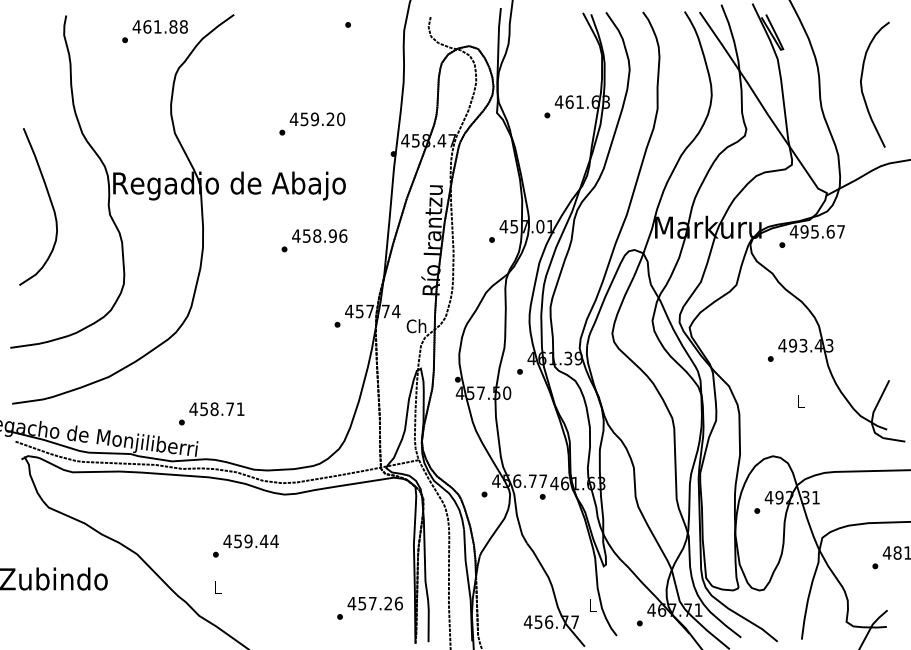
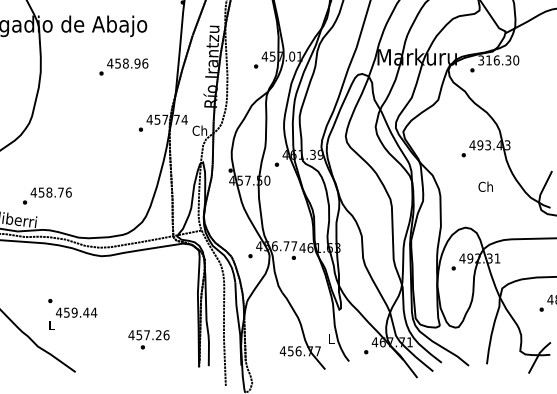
text: (817, 231) -> (498, 60), 495.67 -> 316.30
text: (799, 401) -> (485, 186), L -> Ch
text: (240, 409) -> (68, 192), 458.71 -> 458.76
text: (250, 541) -> (76, 312), moved
text: (374, 603) -> (148, 335), moved

